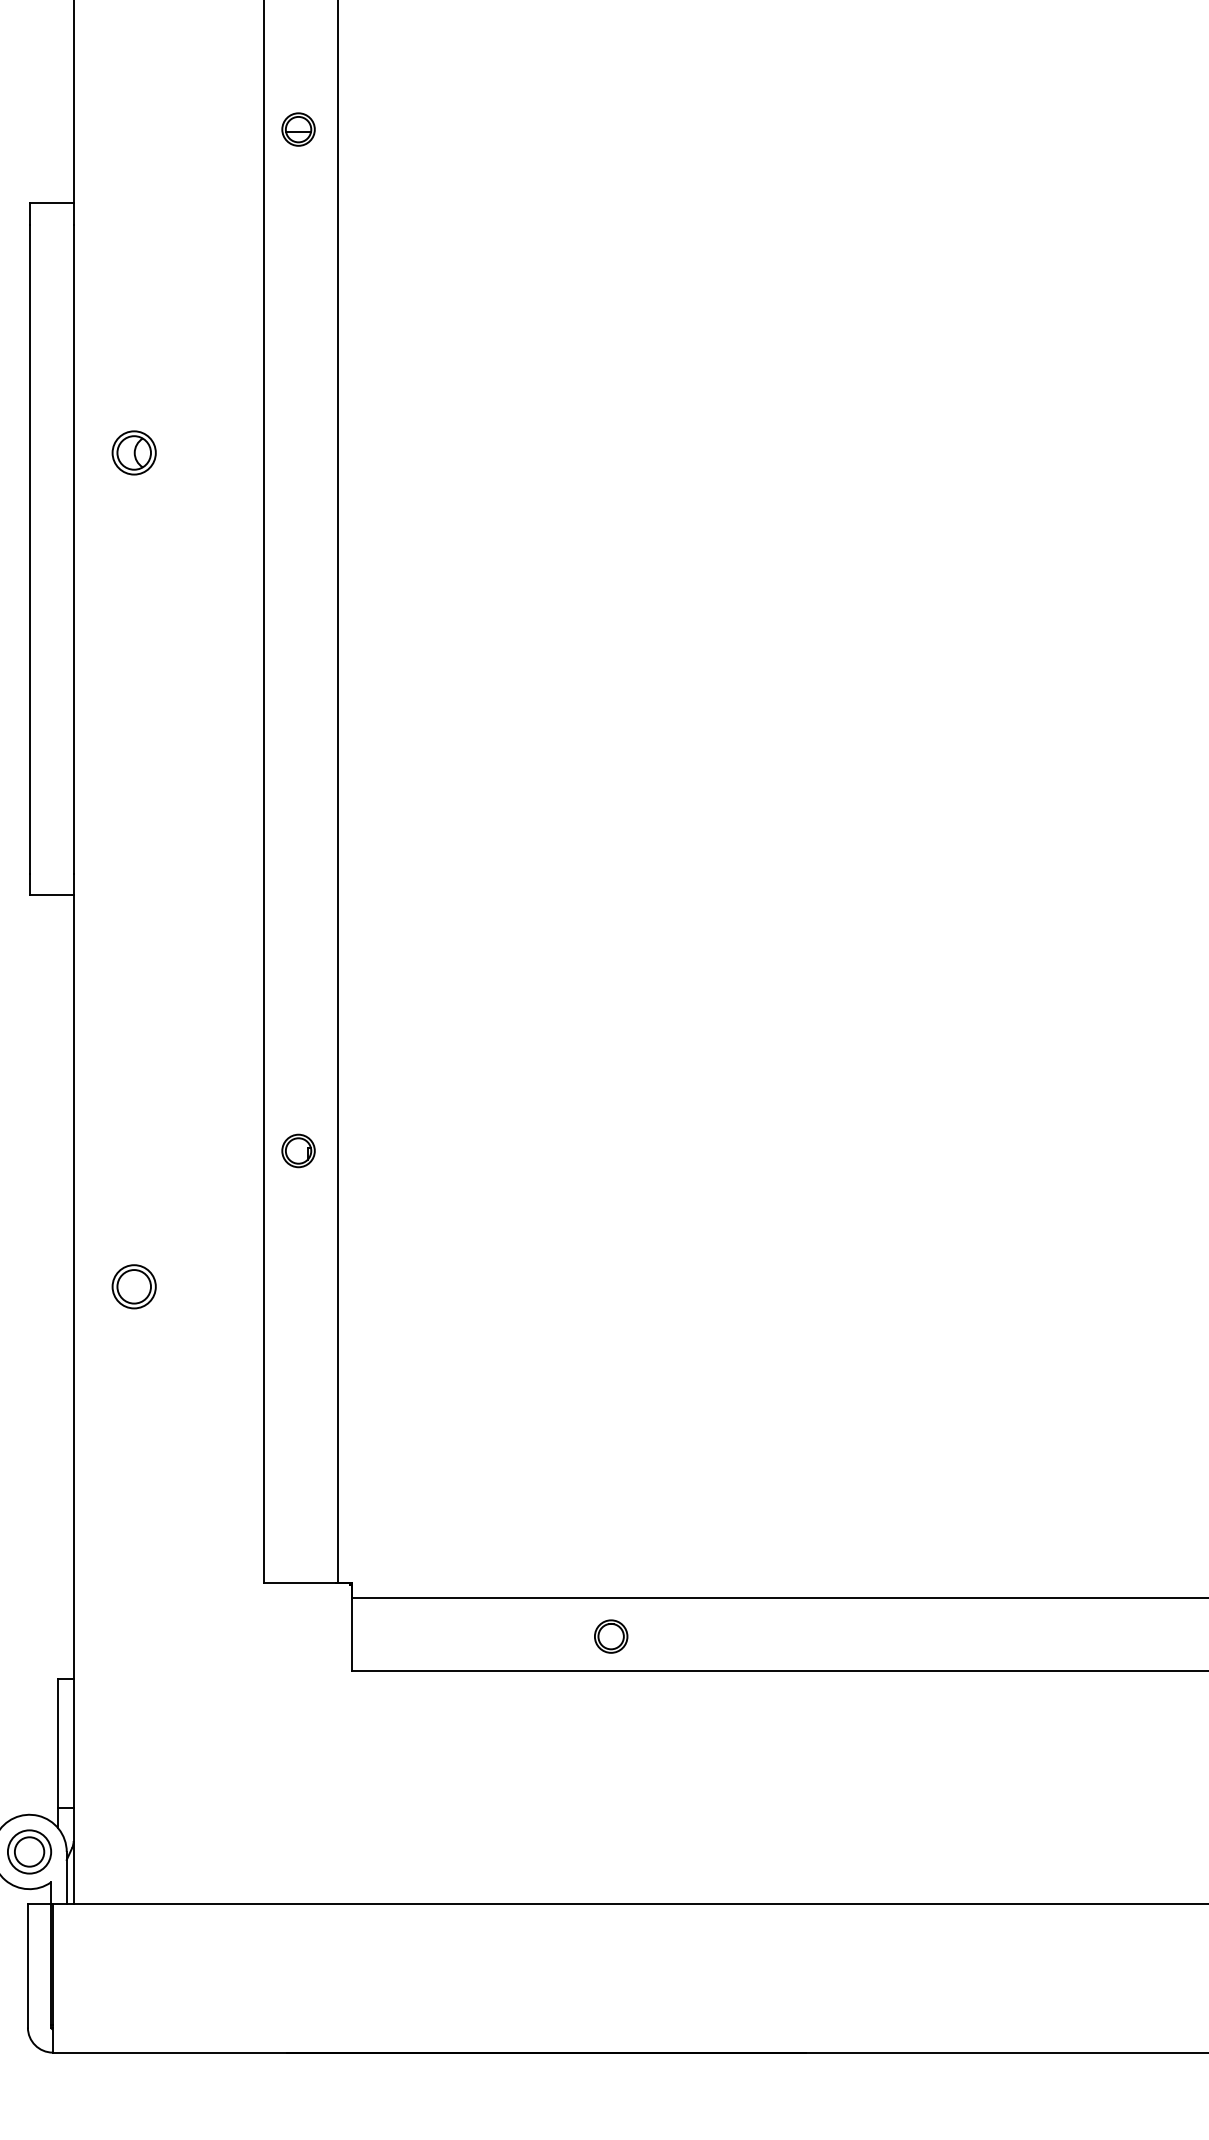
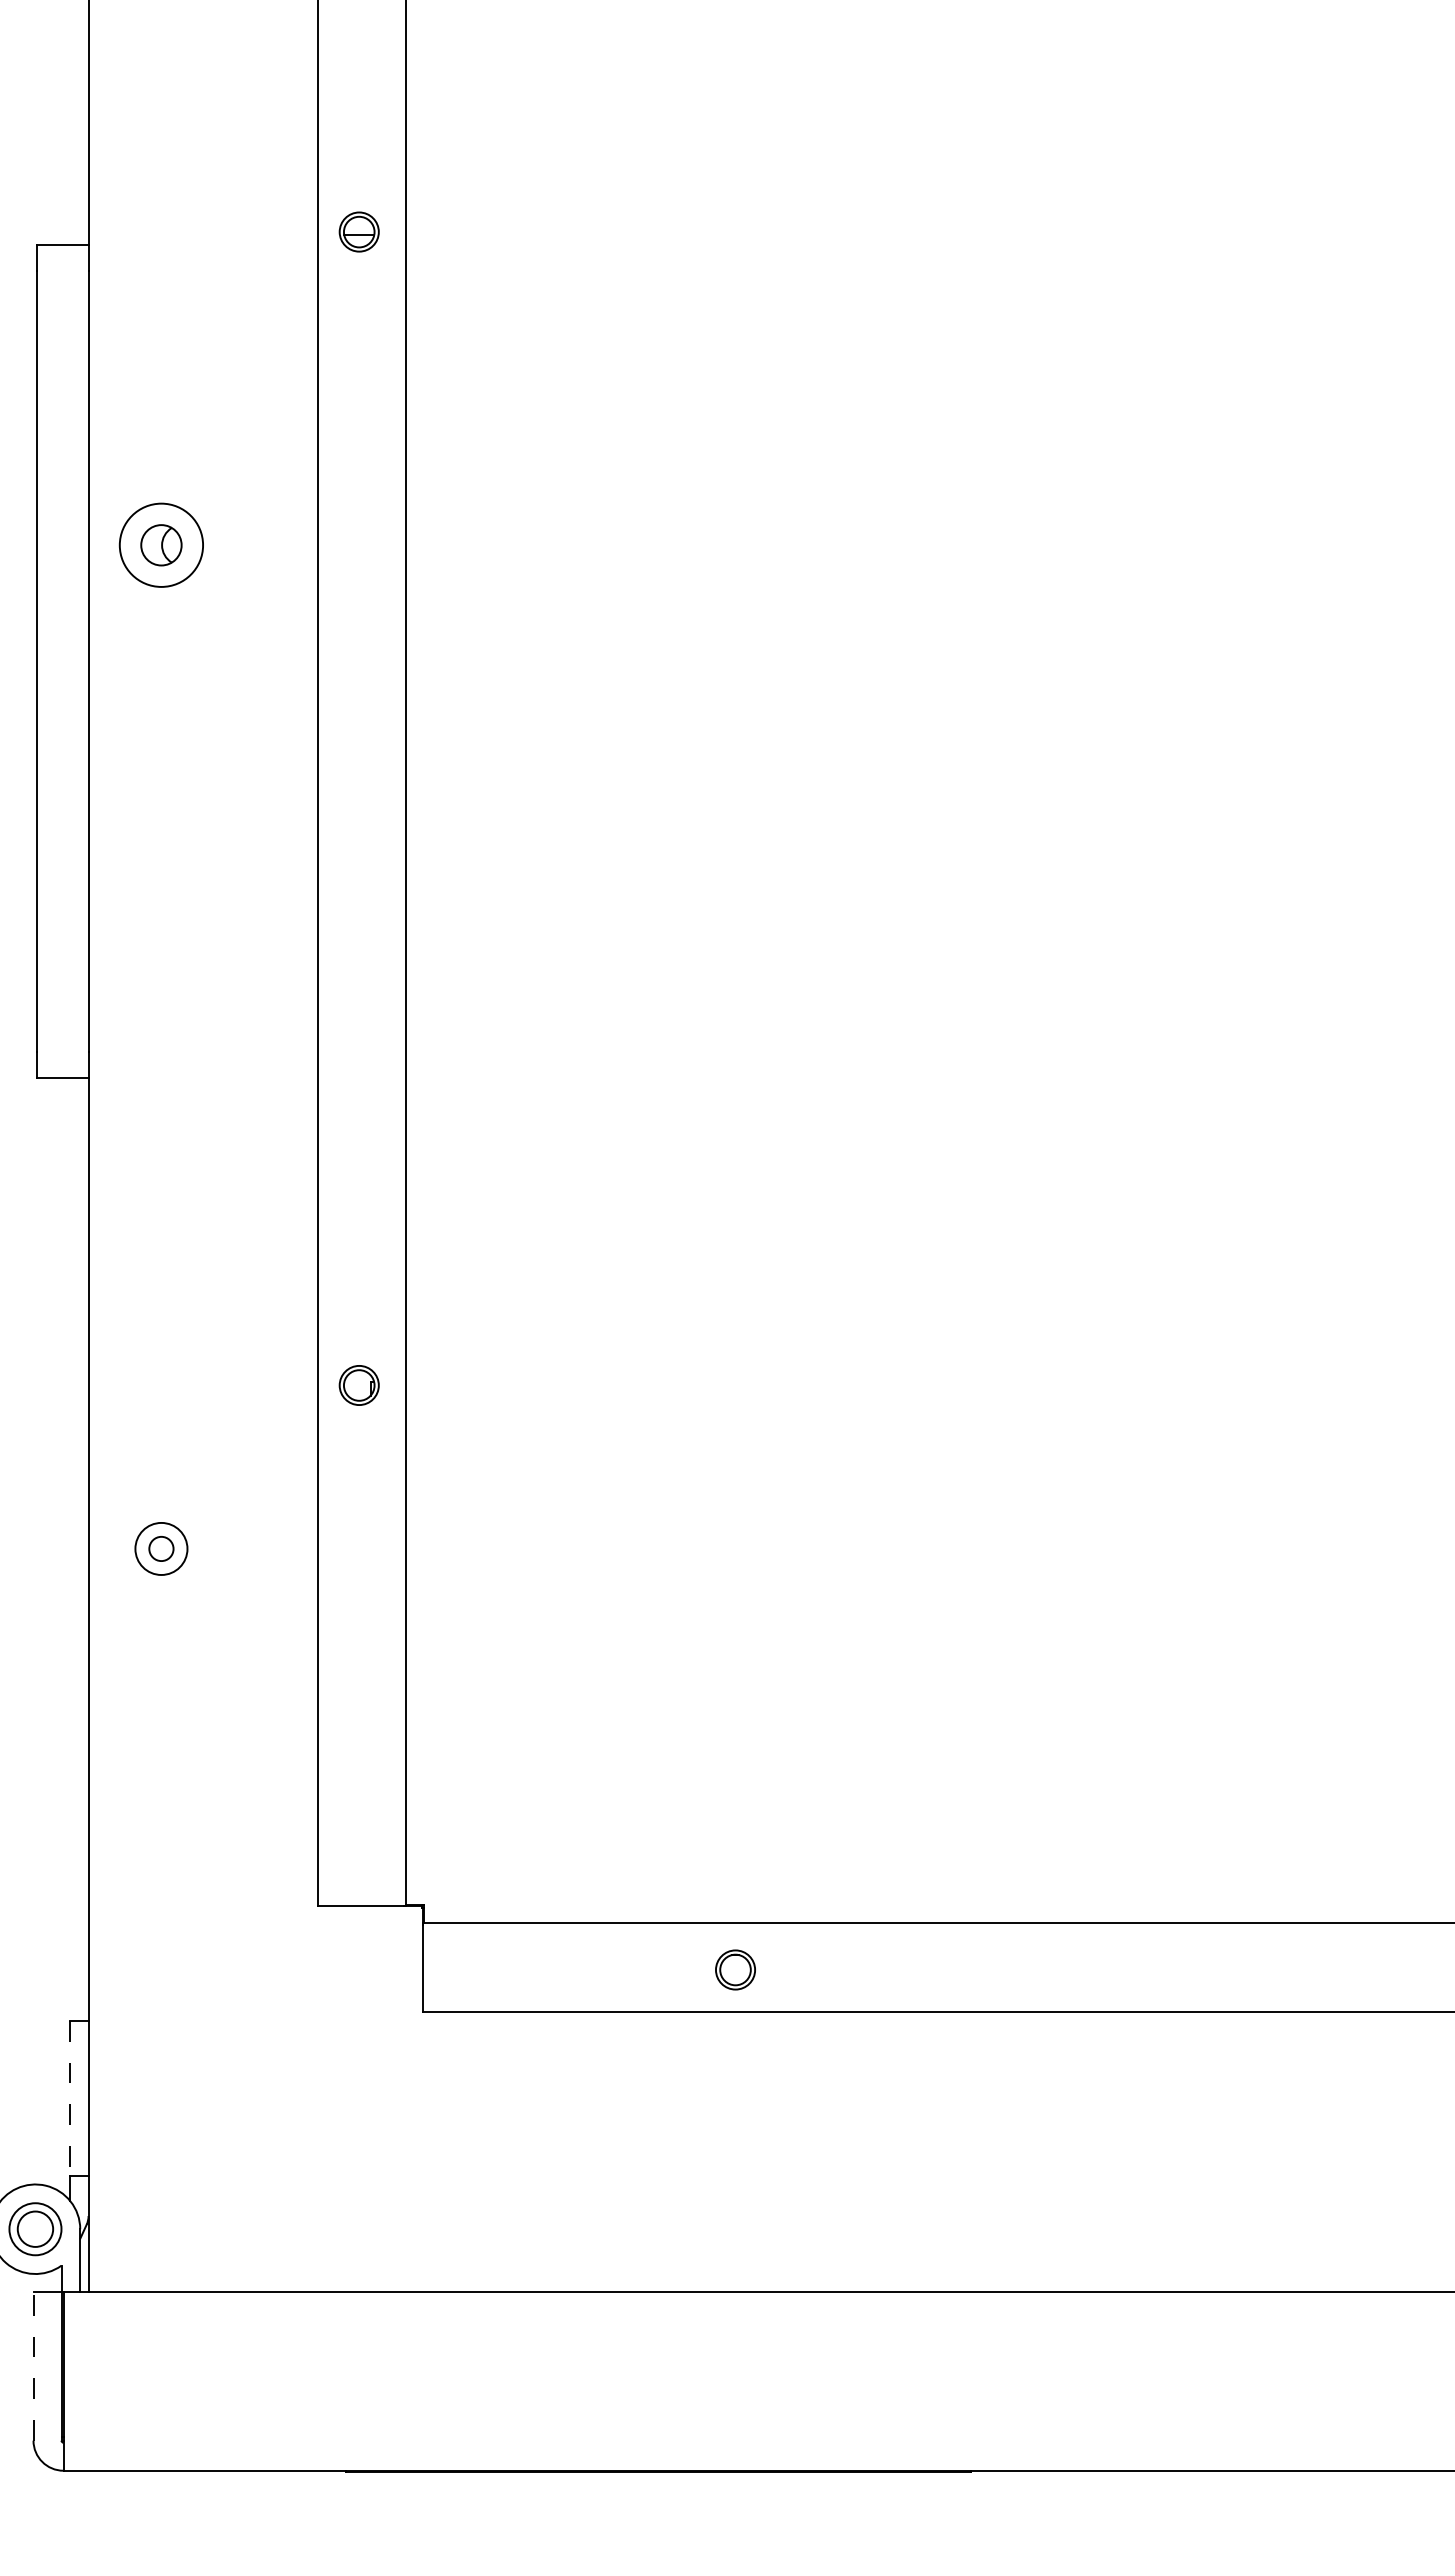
part: (297, 129) -> (358, 231), moved
circle: (134, 453) -> (161, 545), size x1.6
circle: (134, 1286) -> (161, 1548), size x0.6
line: (57, 1743) -> (69, 2098), solid -> dashed
line: (27, 1965) -> (33, 2365), solid -> dashed

